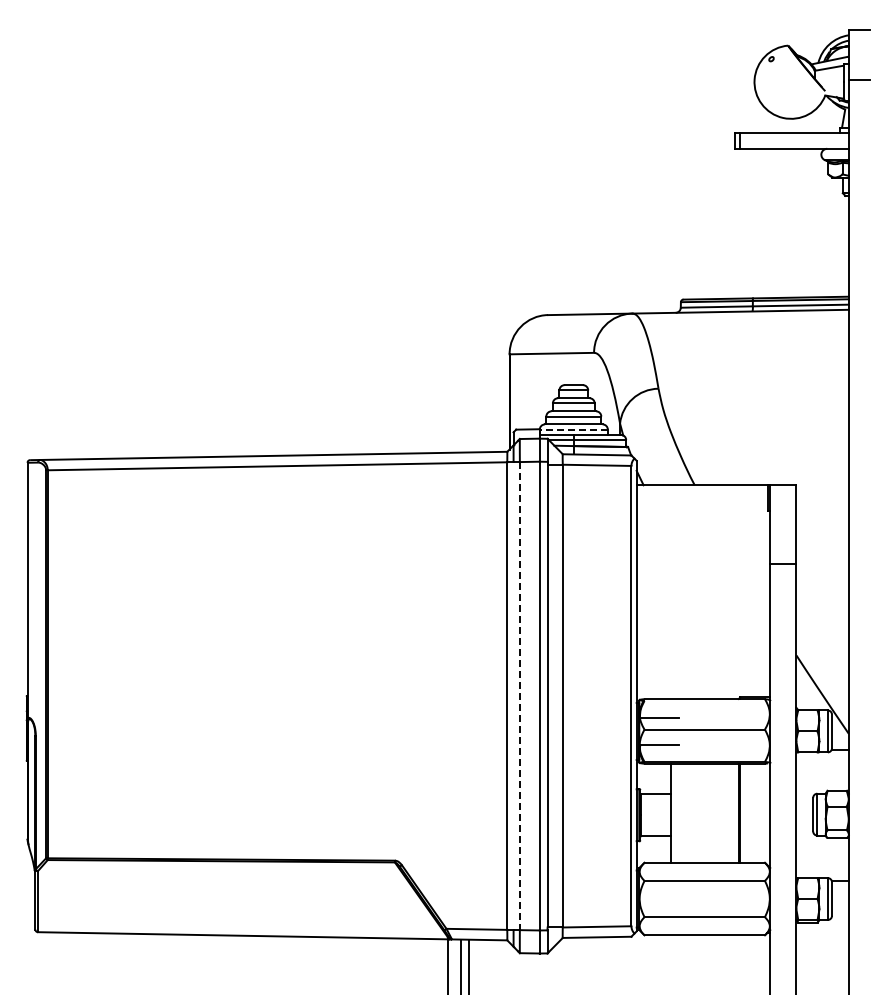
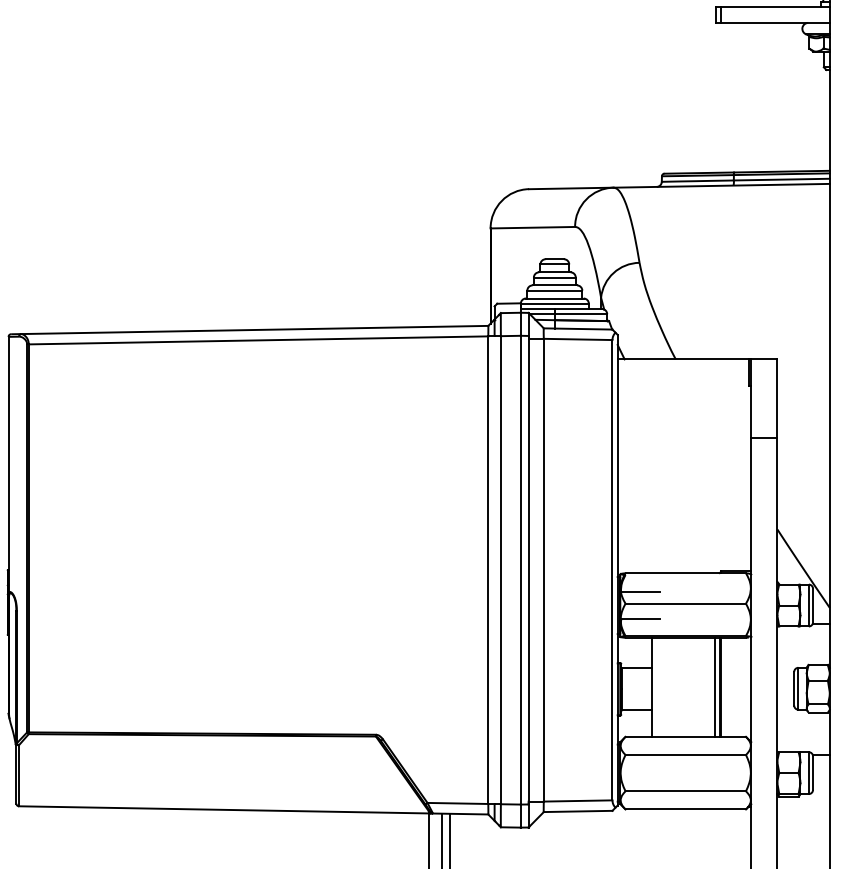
line: (573, 429) -> (554, 303), dashed -> solid
line: (519, 696) -> (500, 570), dashed -> solid
line: (733, 812) -> (714, 686), added

